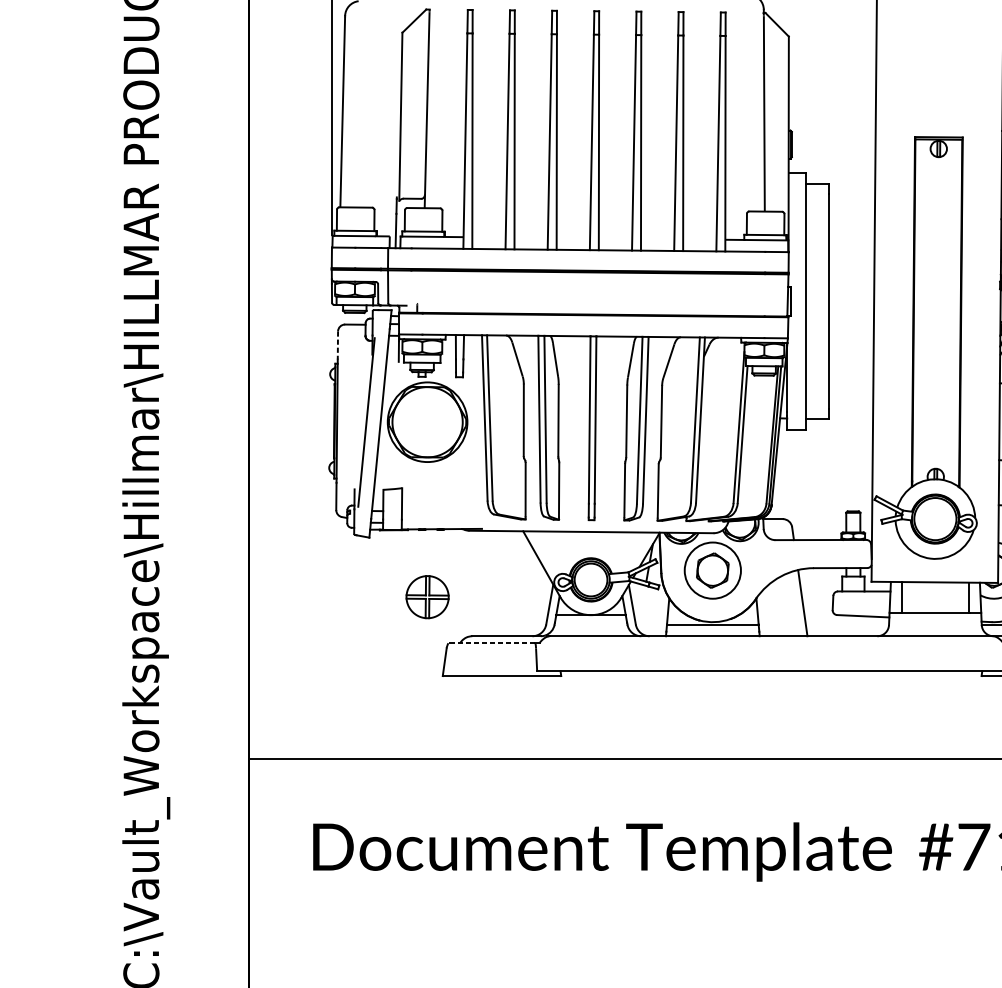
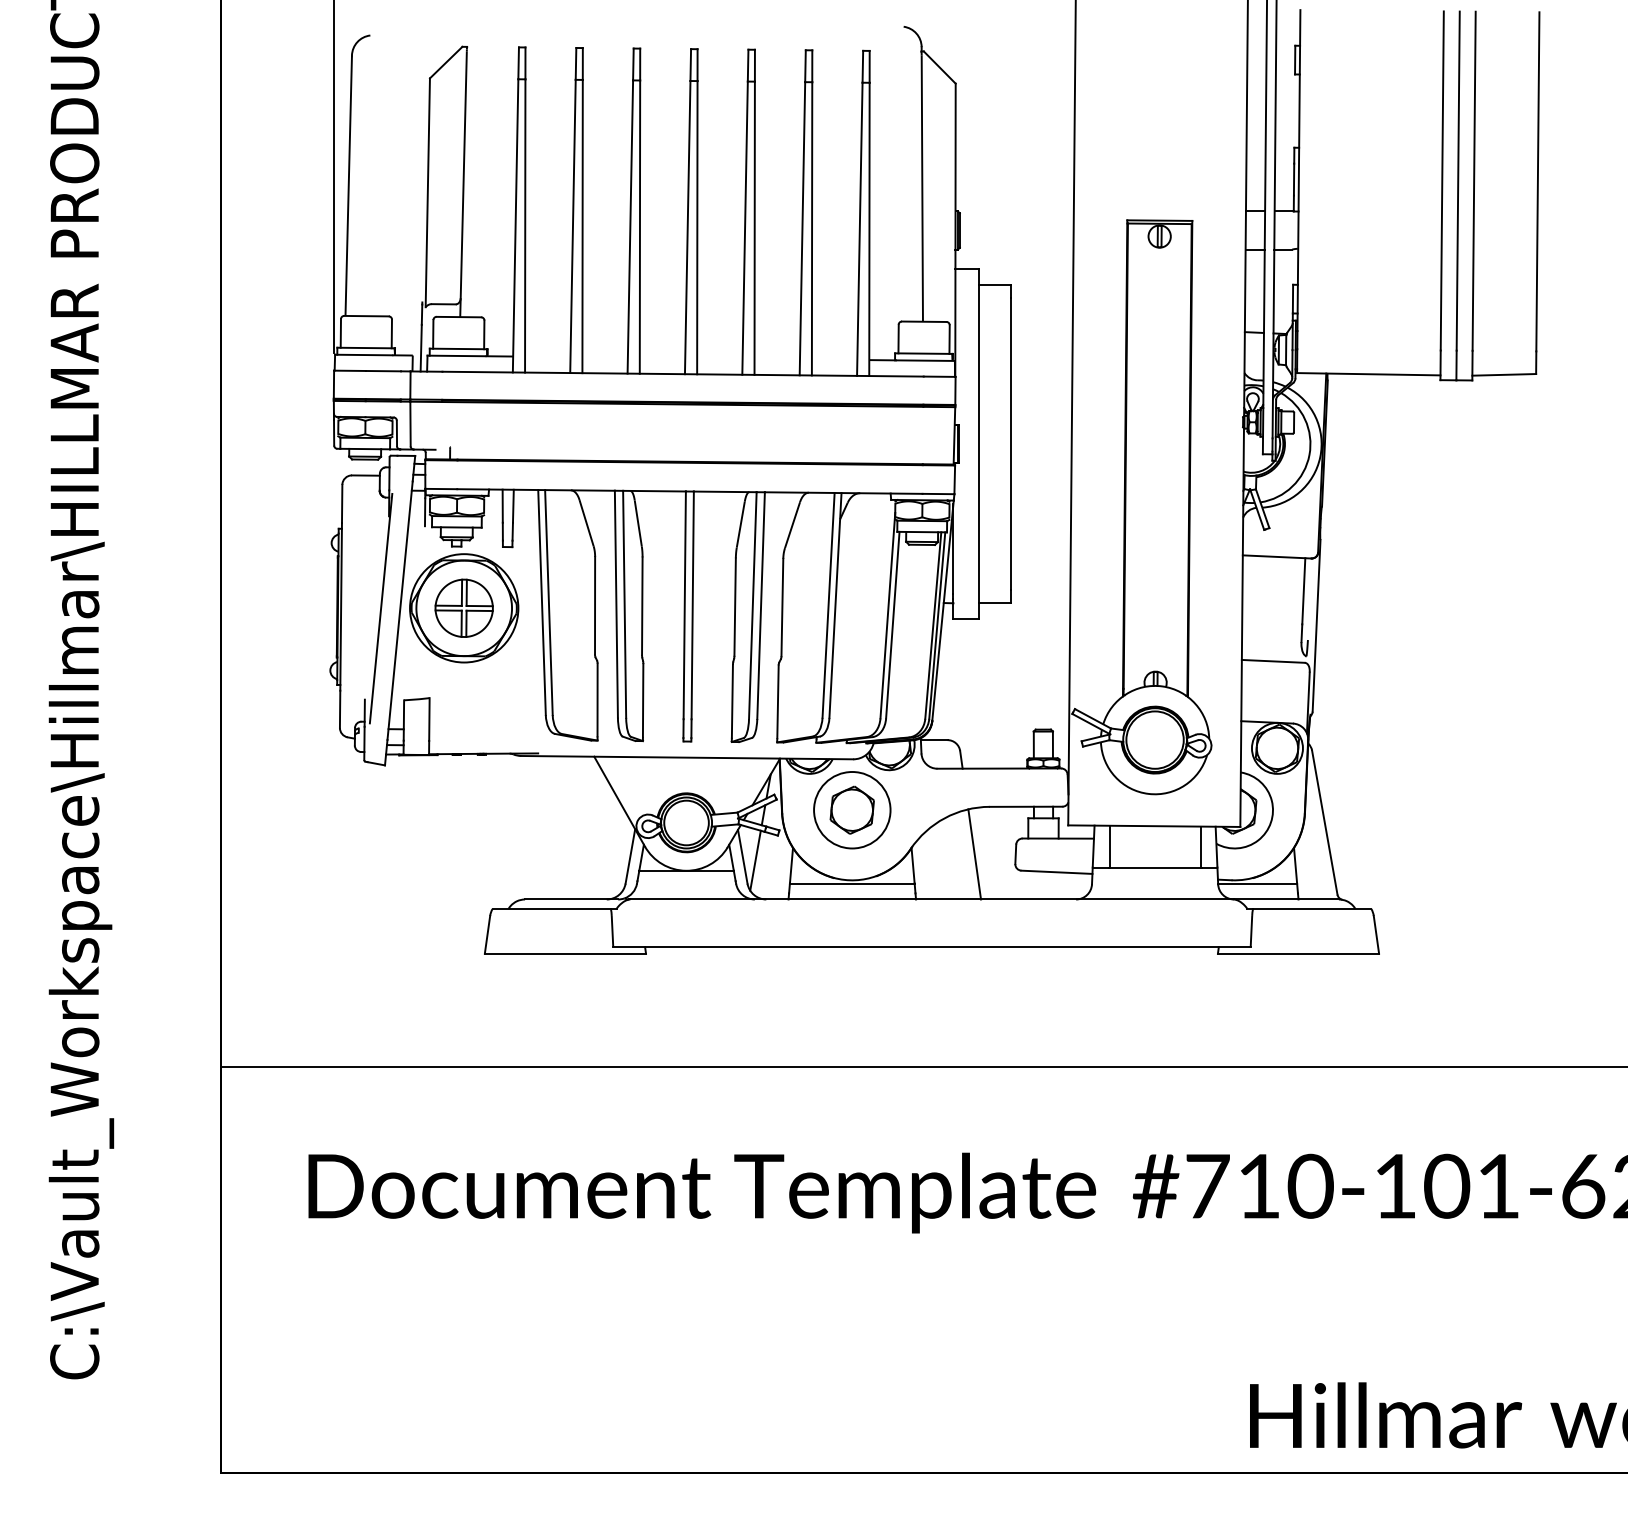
line: (338, 345) -> (342, 504), dashed -> solid
part: (427, 596) -> (463, 607), moved
line: (641, 607) -> (755, 860), added
line: (491, 643) -> (551, 909), dashed -> solid

